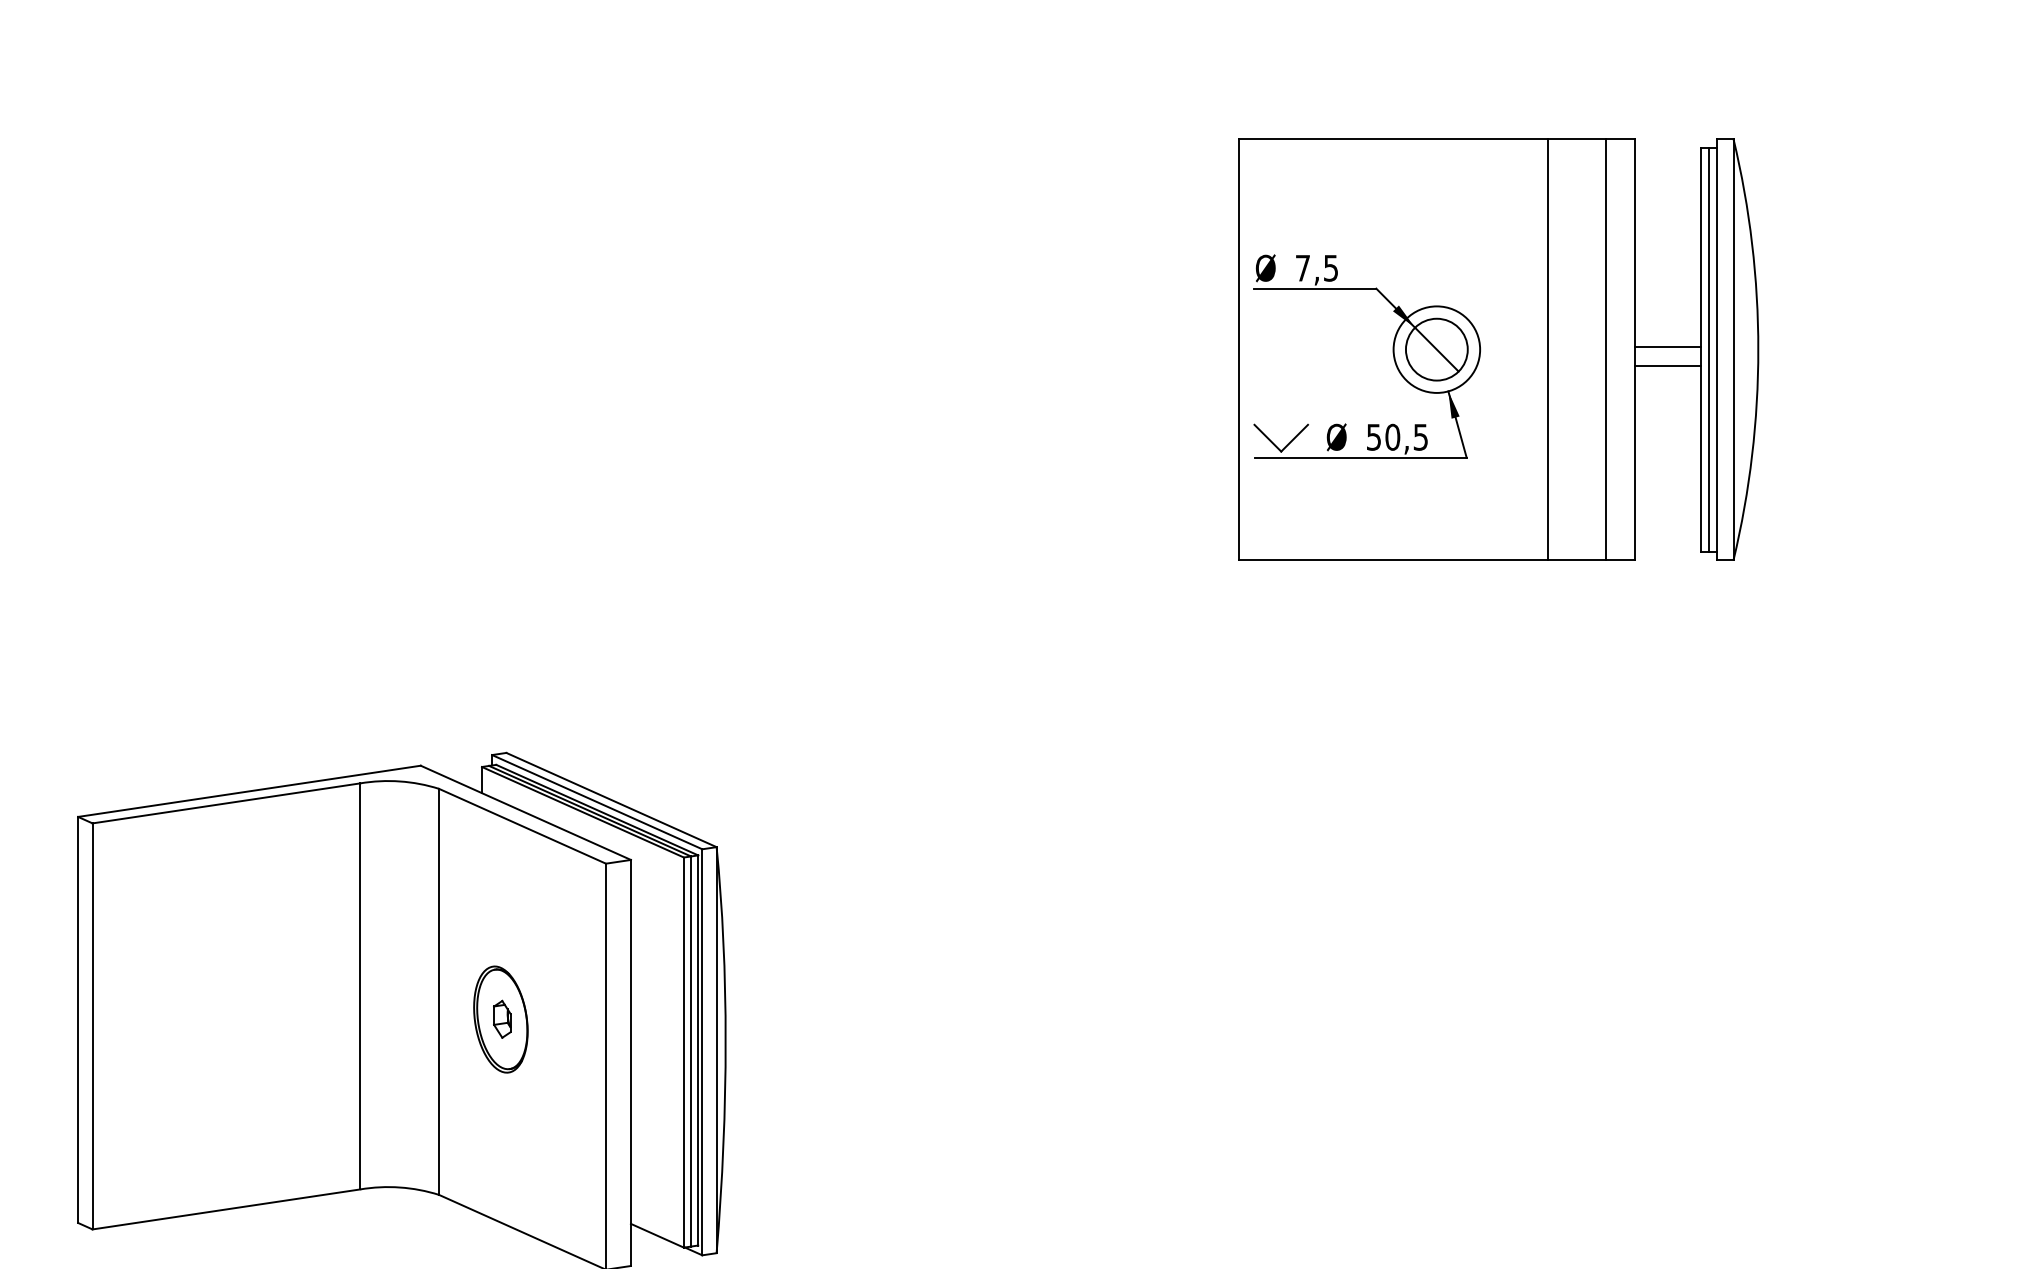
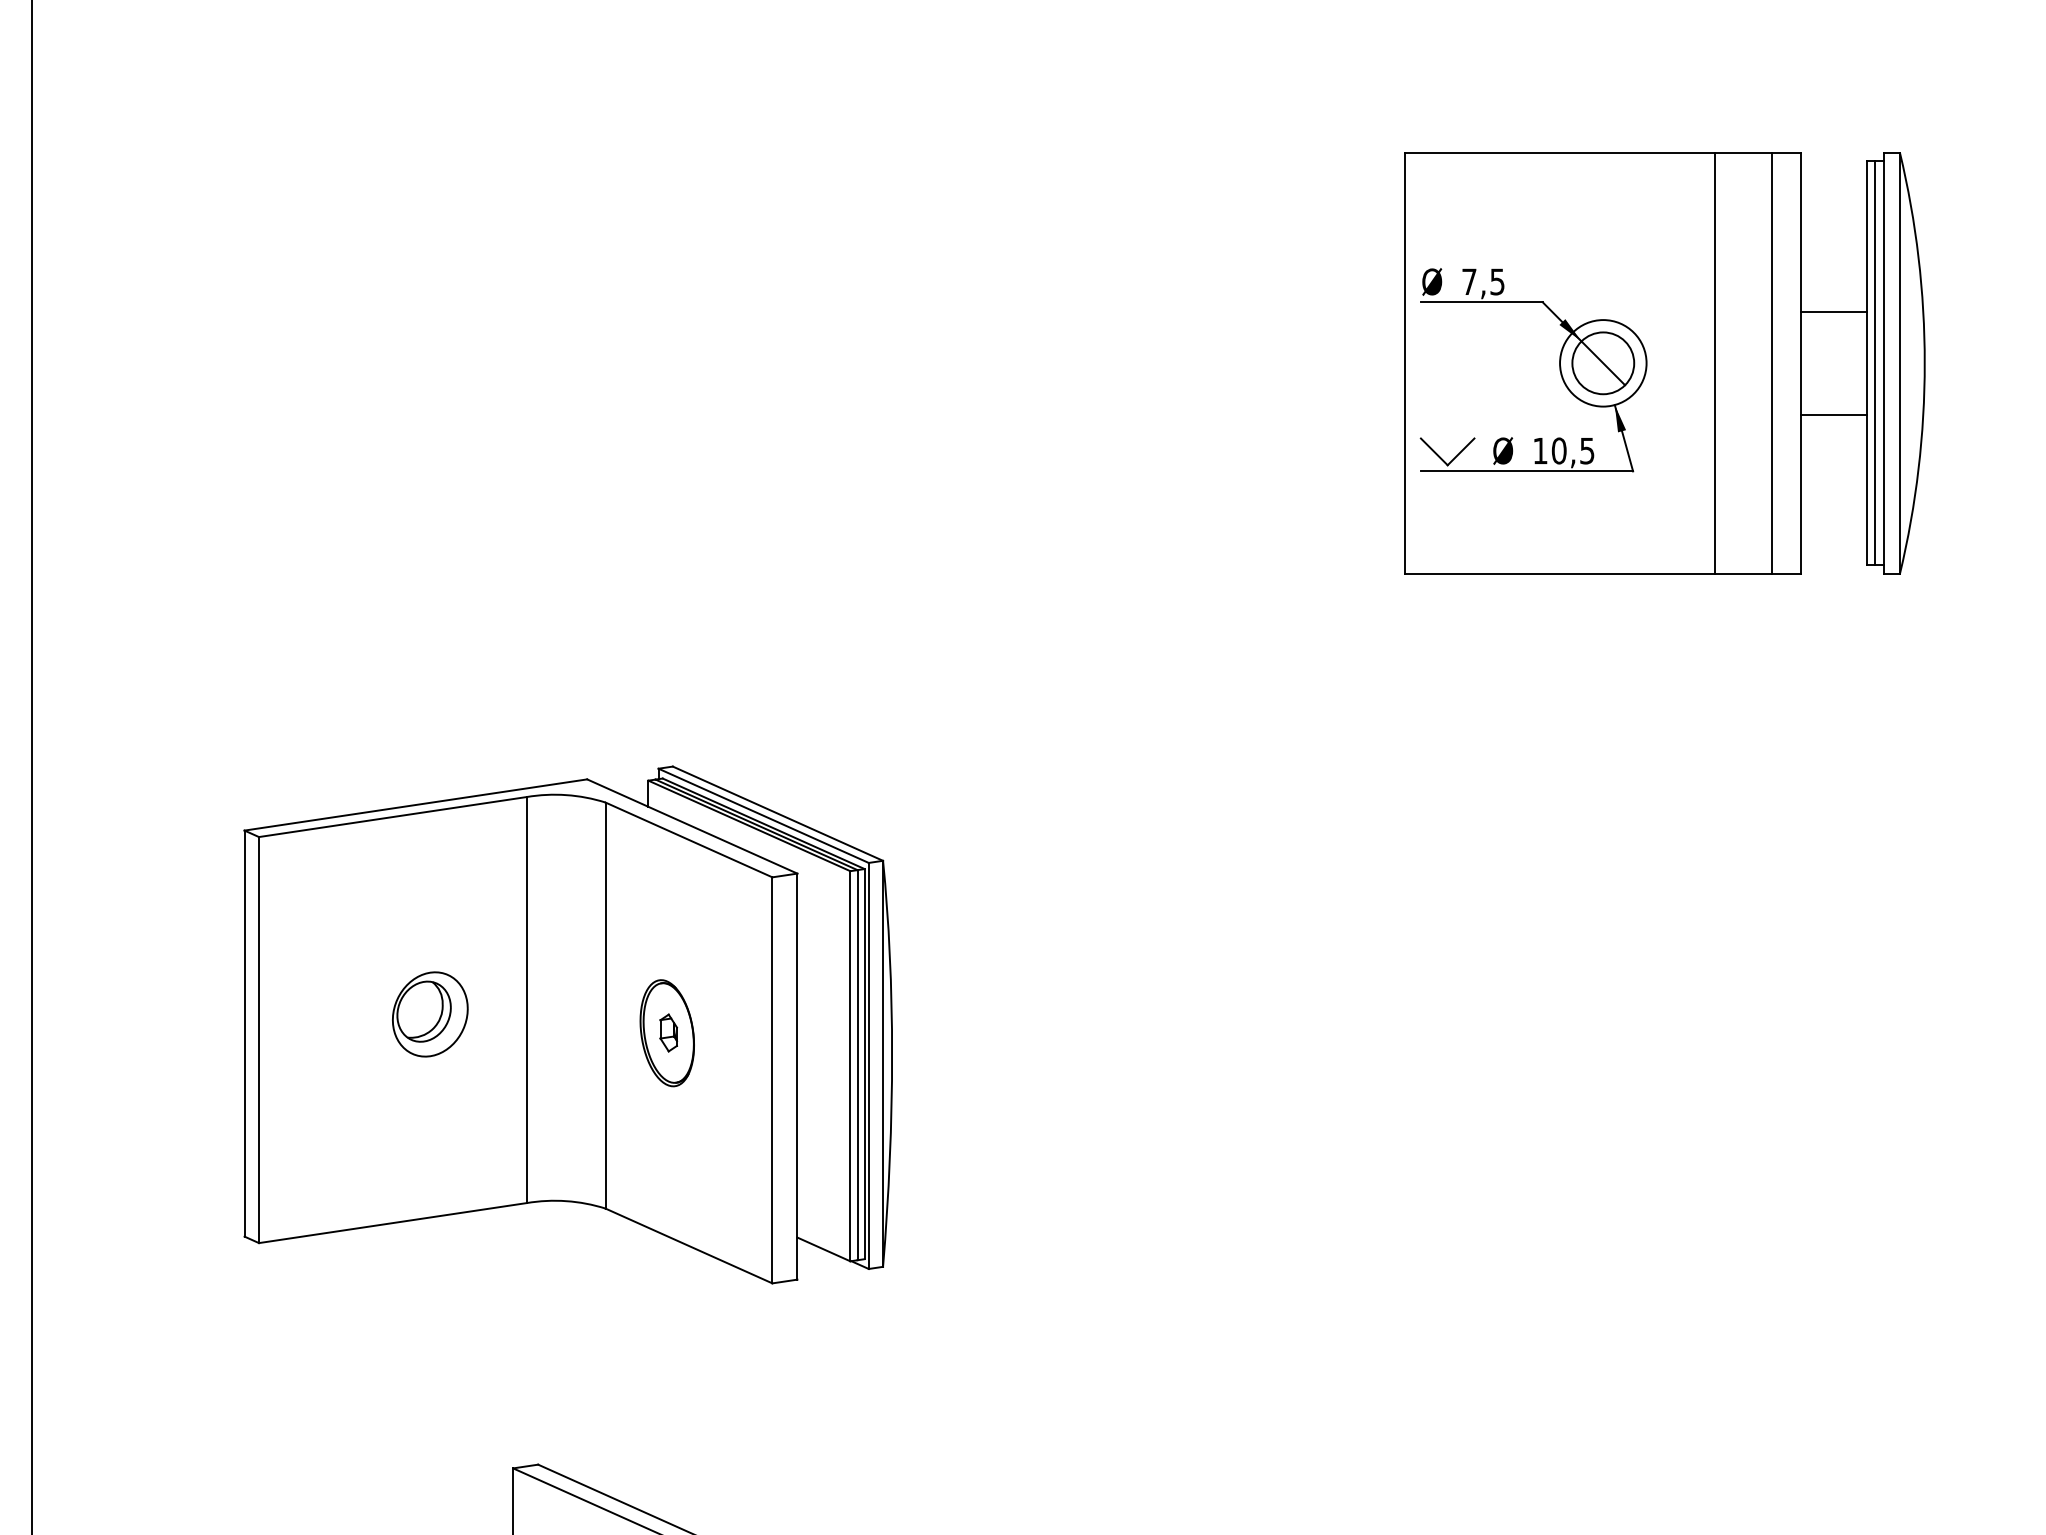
line: (1668, 346) -> (1834, 414), moved
line: (1668, 365) -> (1834, 311), moved
text: (1374, 437) -> (1540, 451), 50,5 -> 10,5
part: (264, 1000) -> (430, 1014), added

